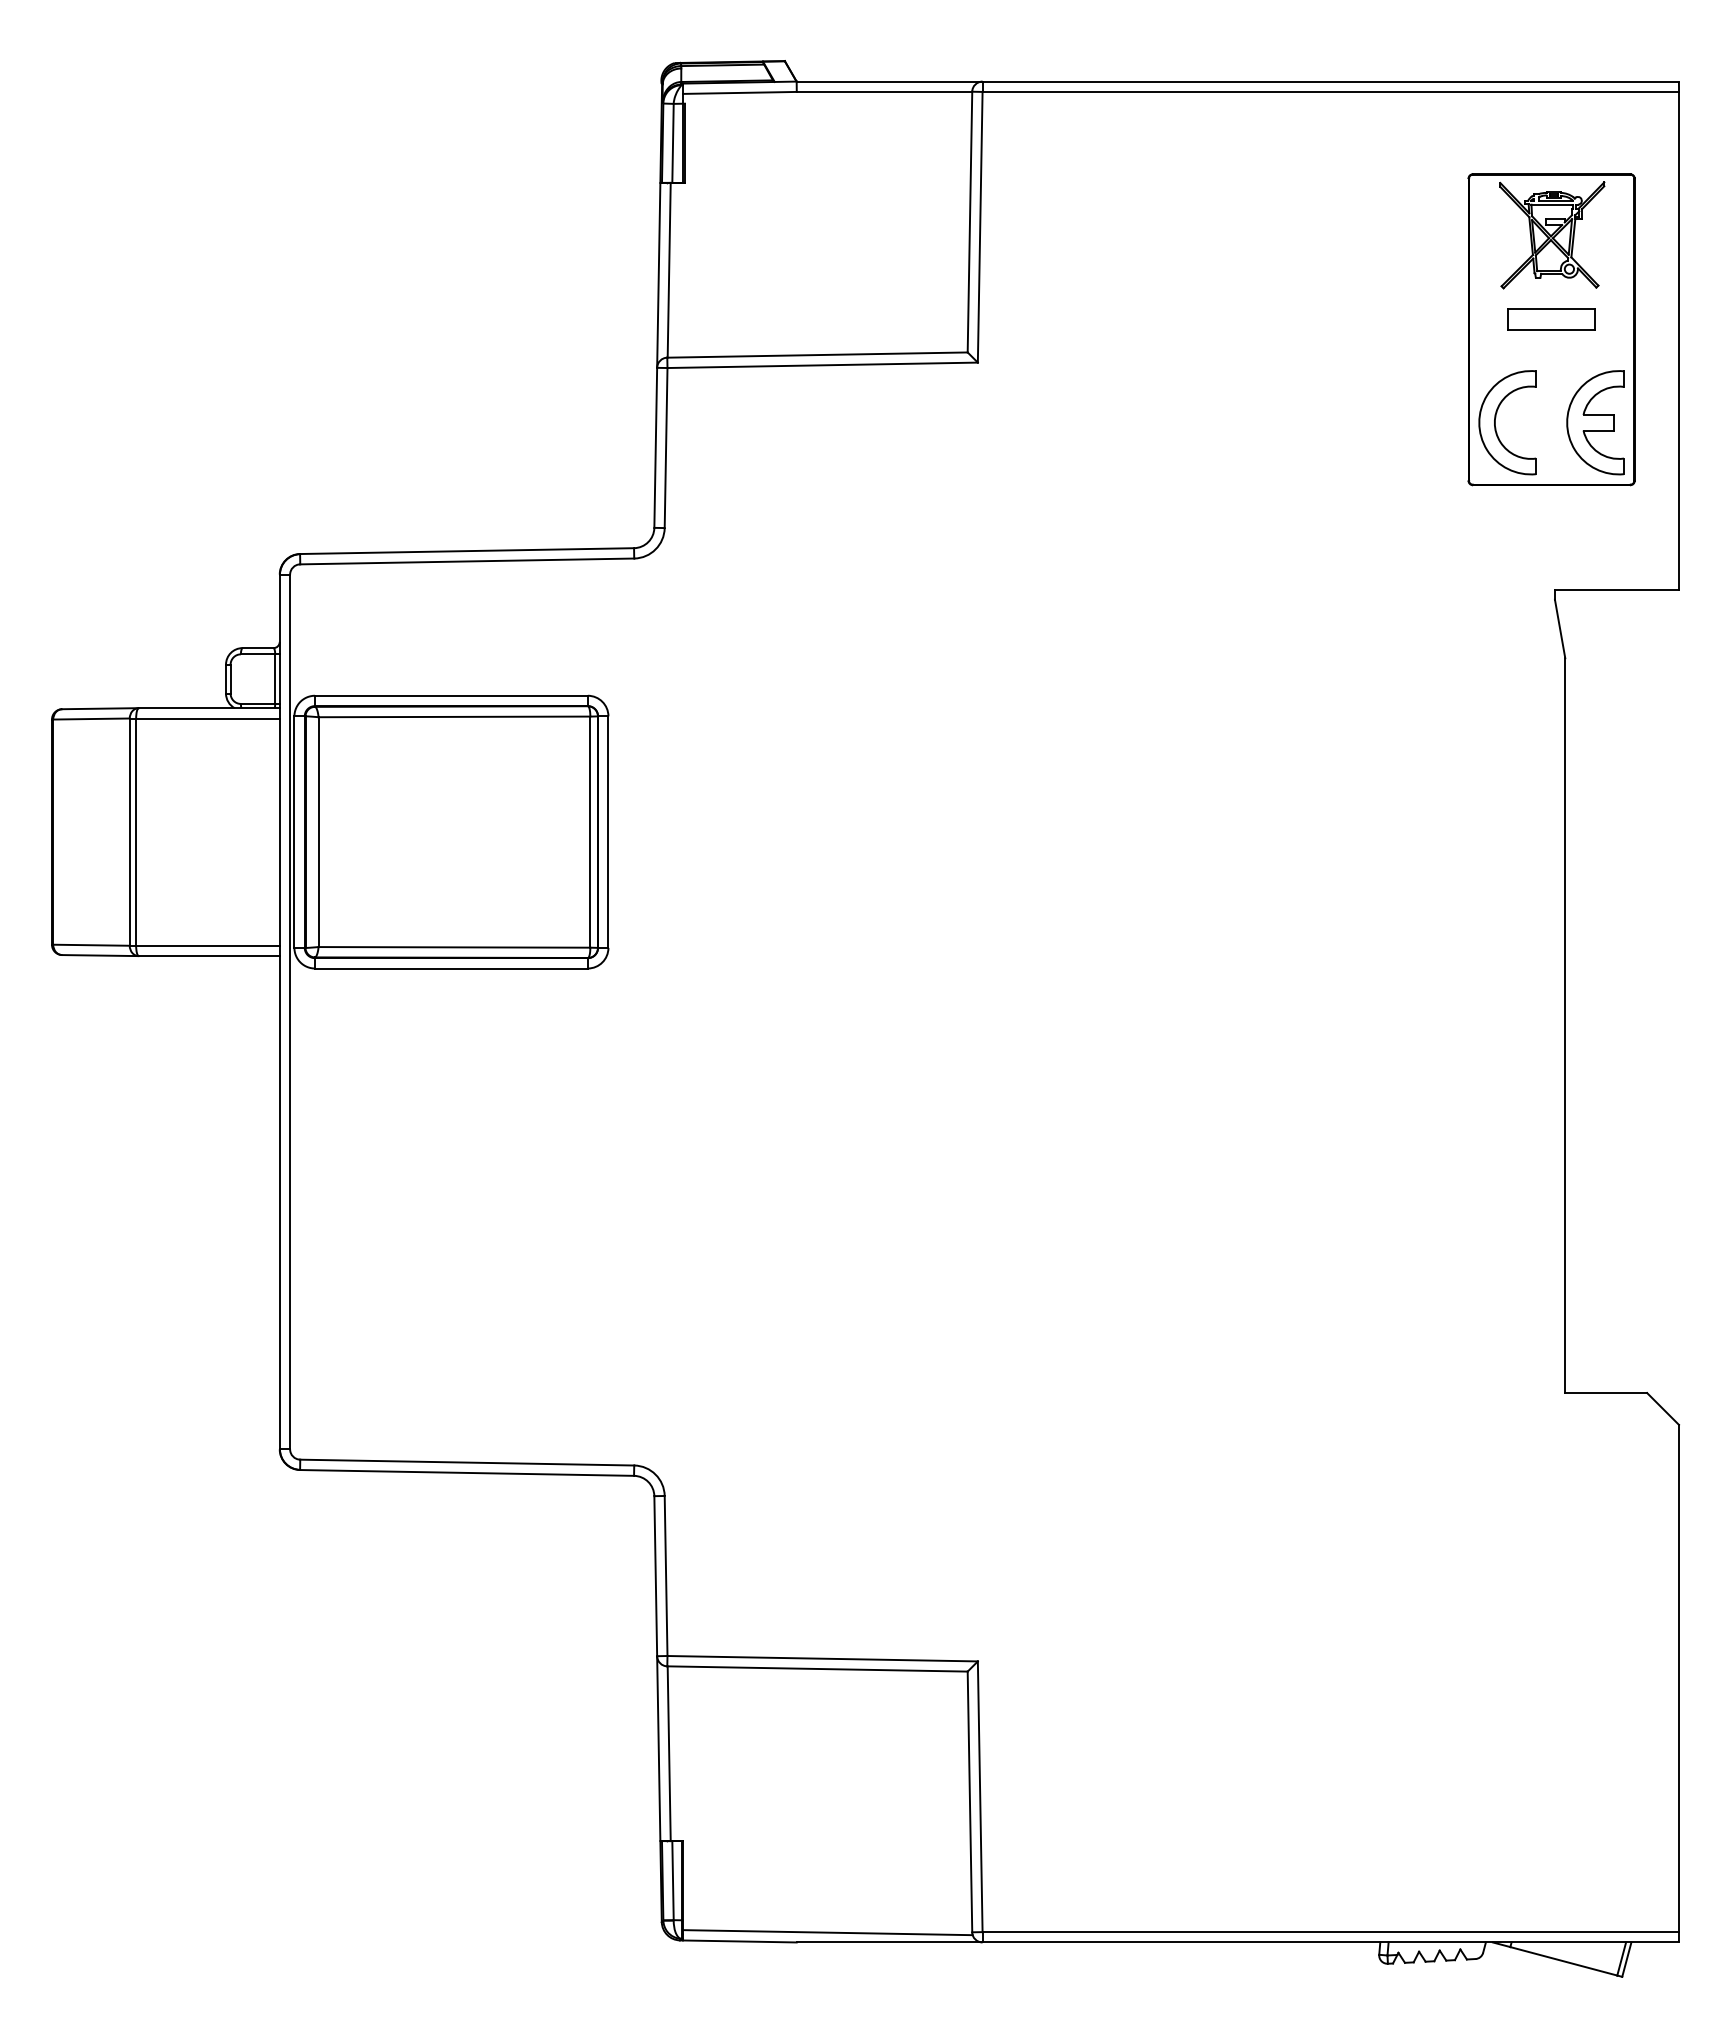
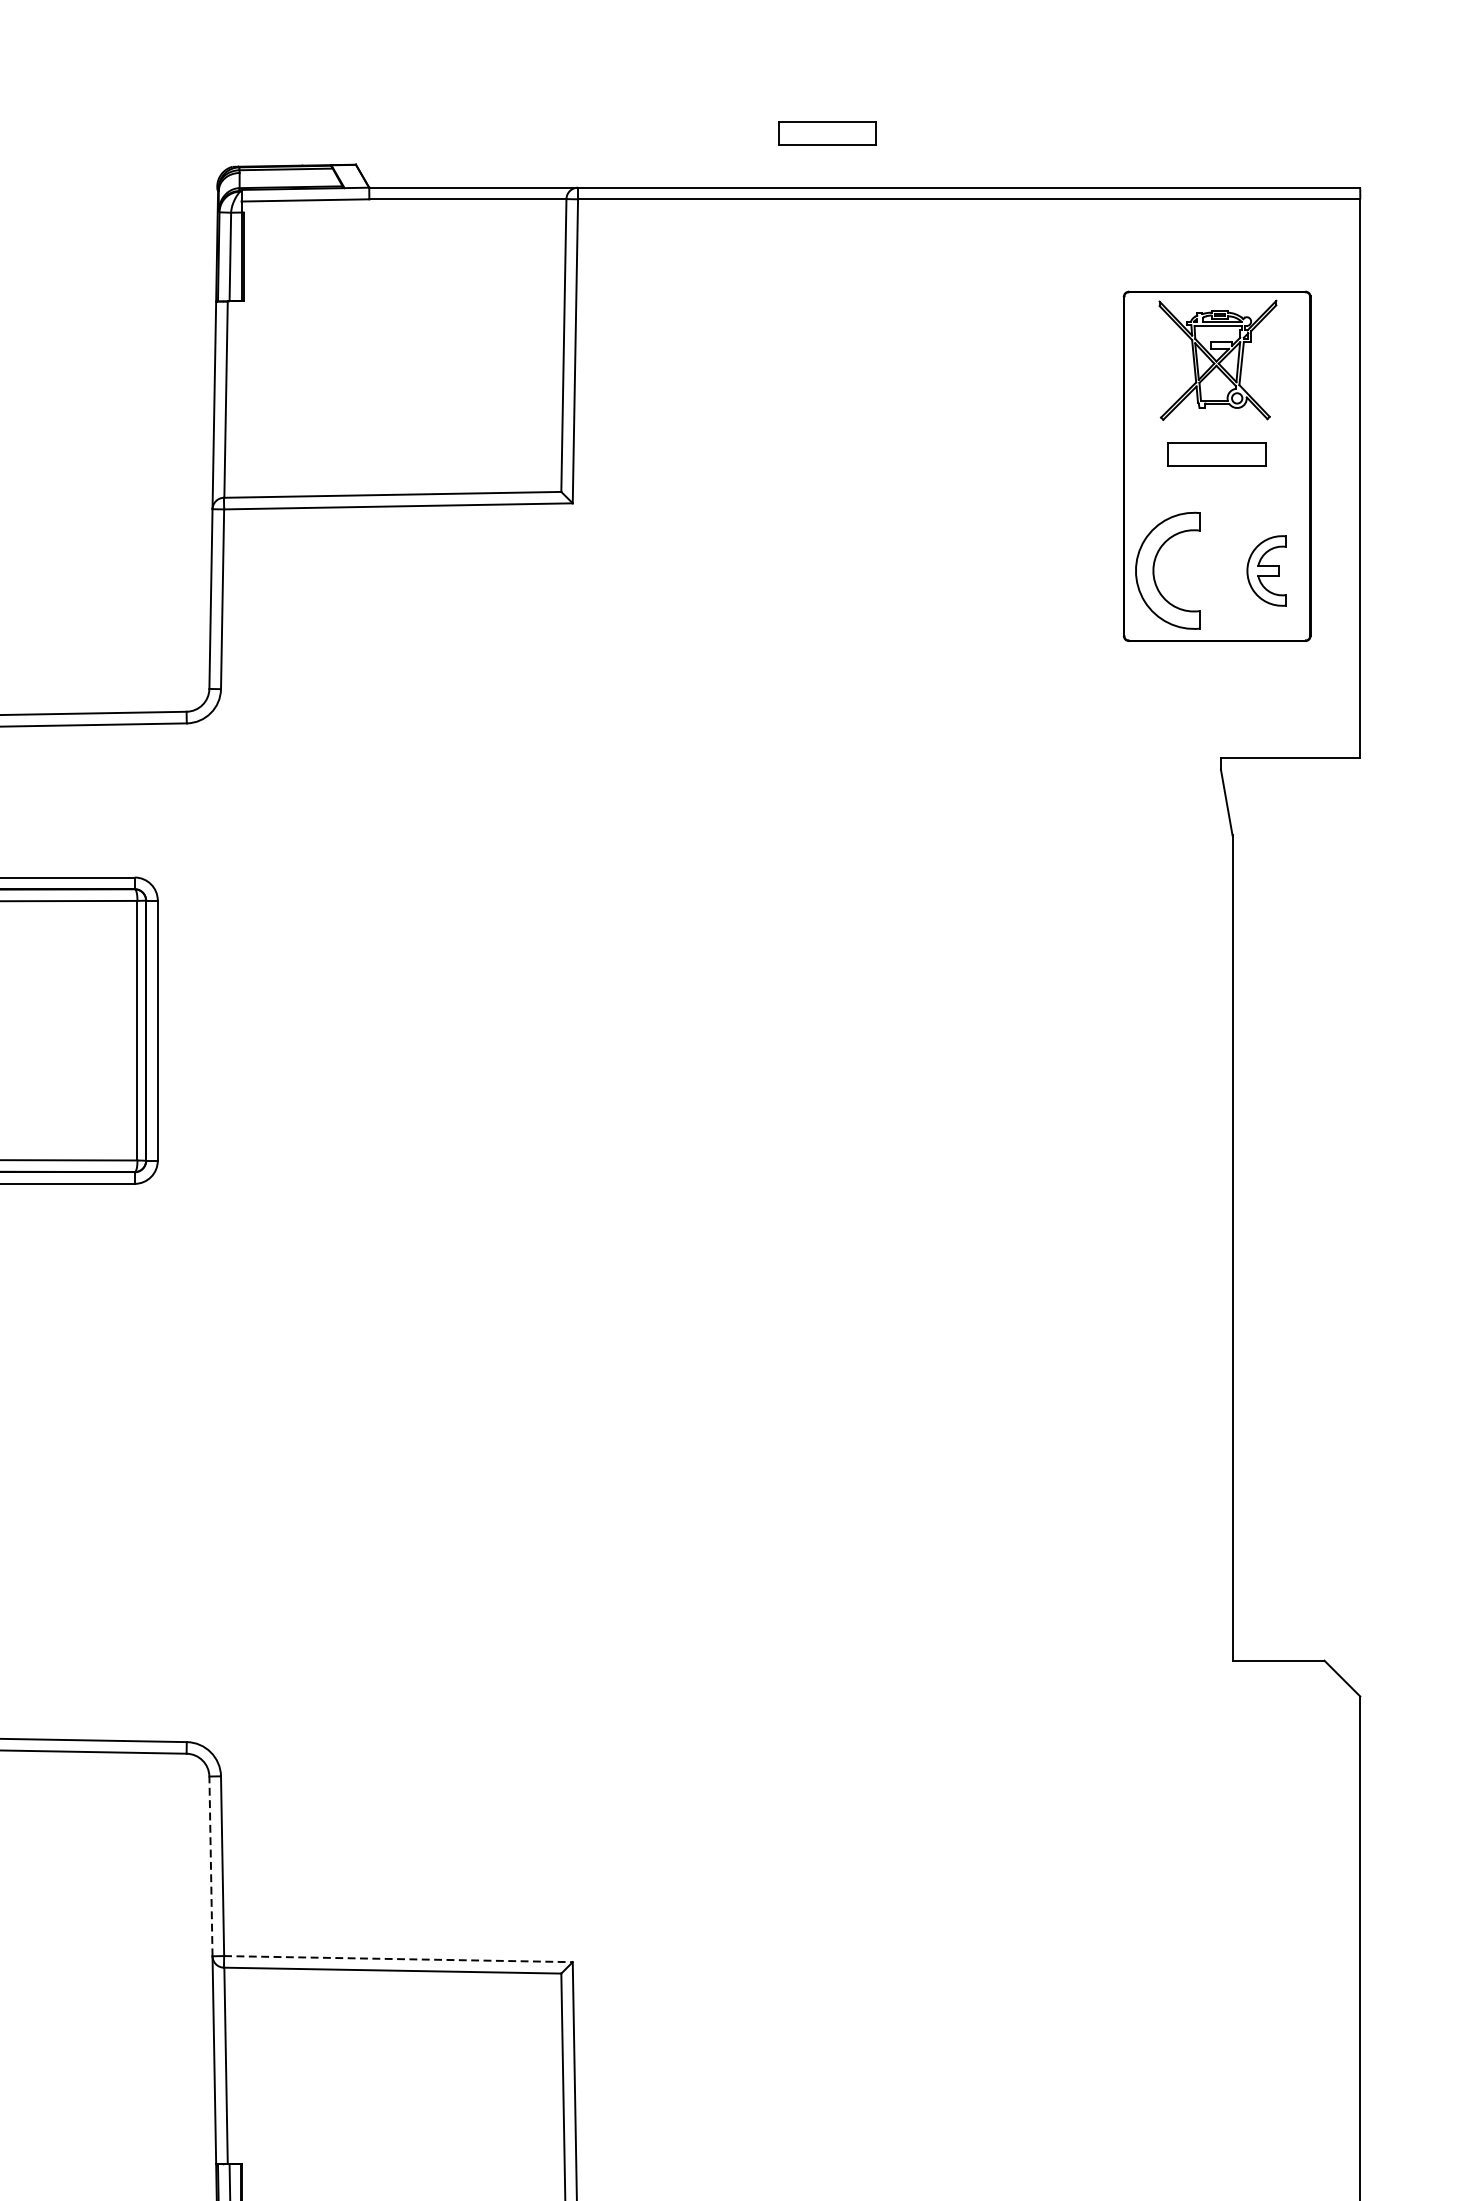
part: (1204, 33) -> (827, 133), added
part: (1595, 422) -> (1266, 570), size x0.6
line: (655, 1575) -> (210, 1865), solid -> dashed
line: (823, 1658) -> (399, 1958), solid -> dashed

